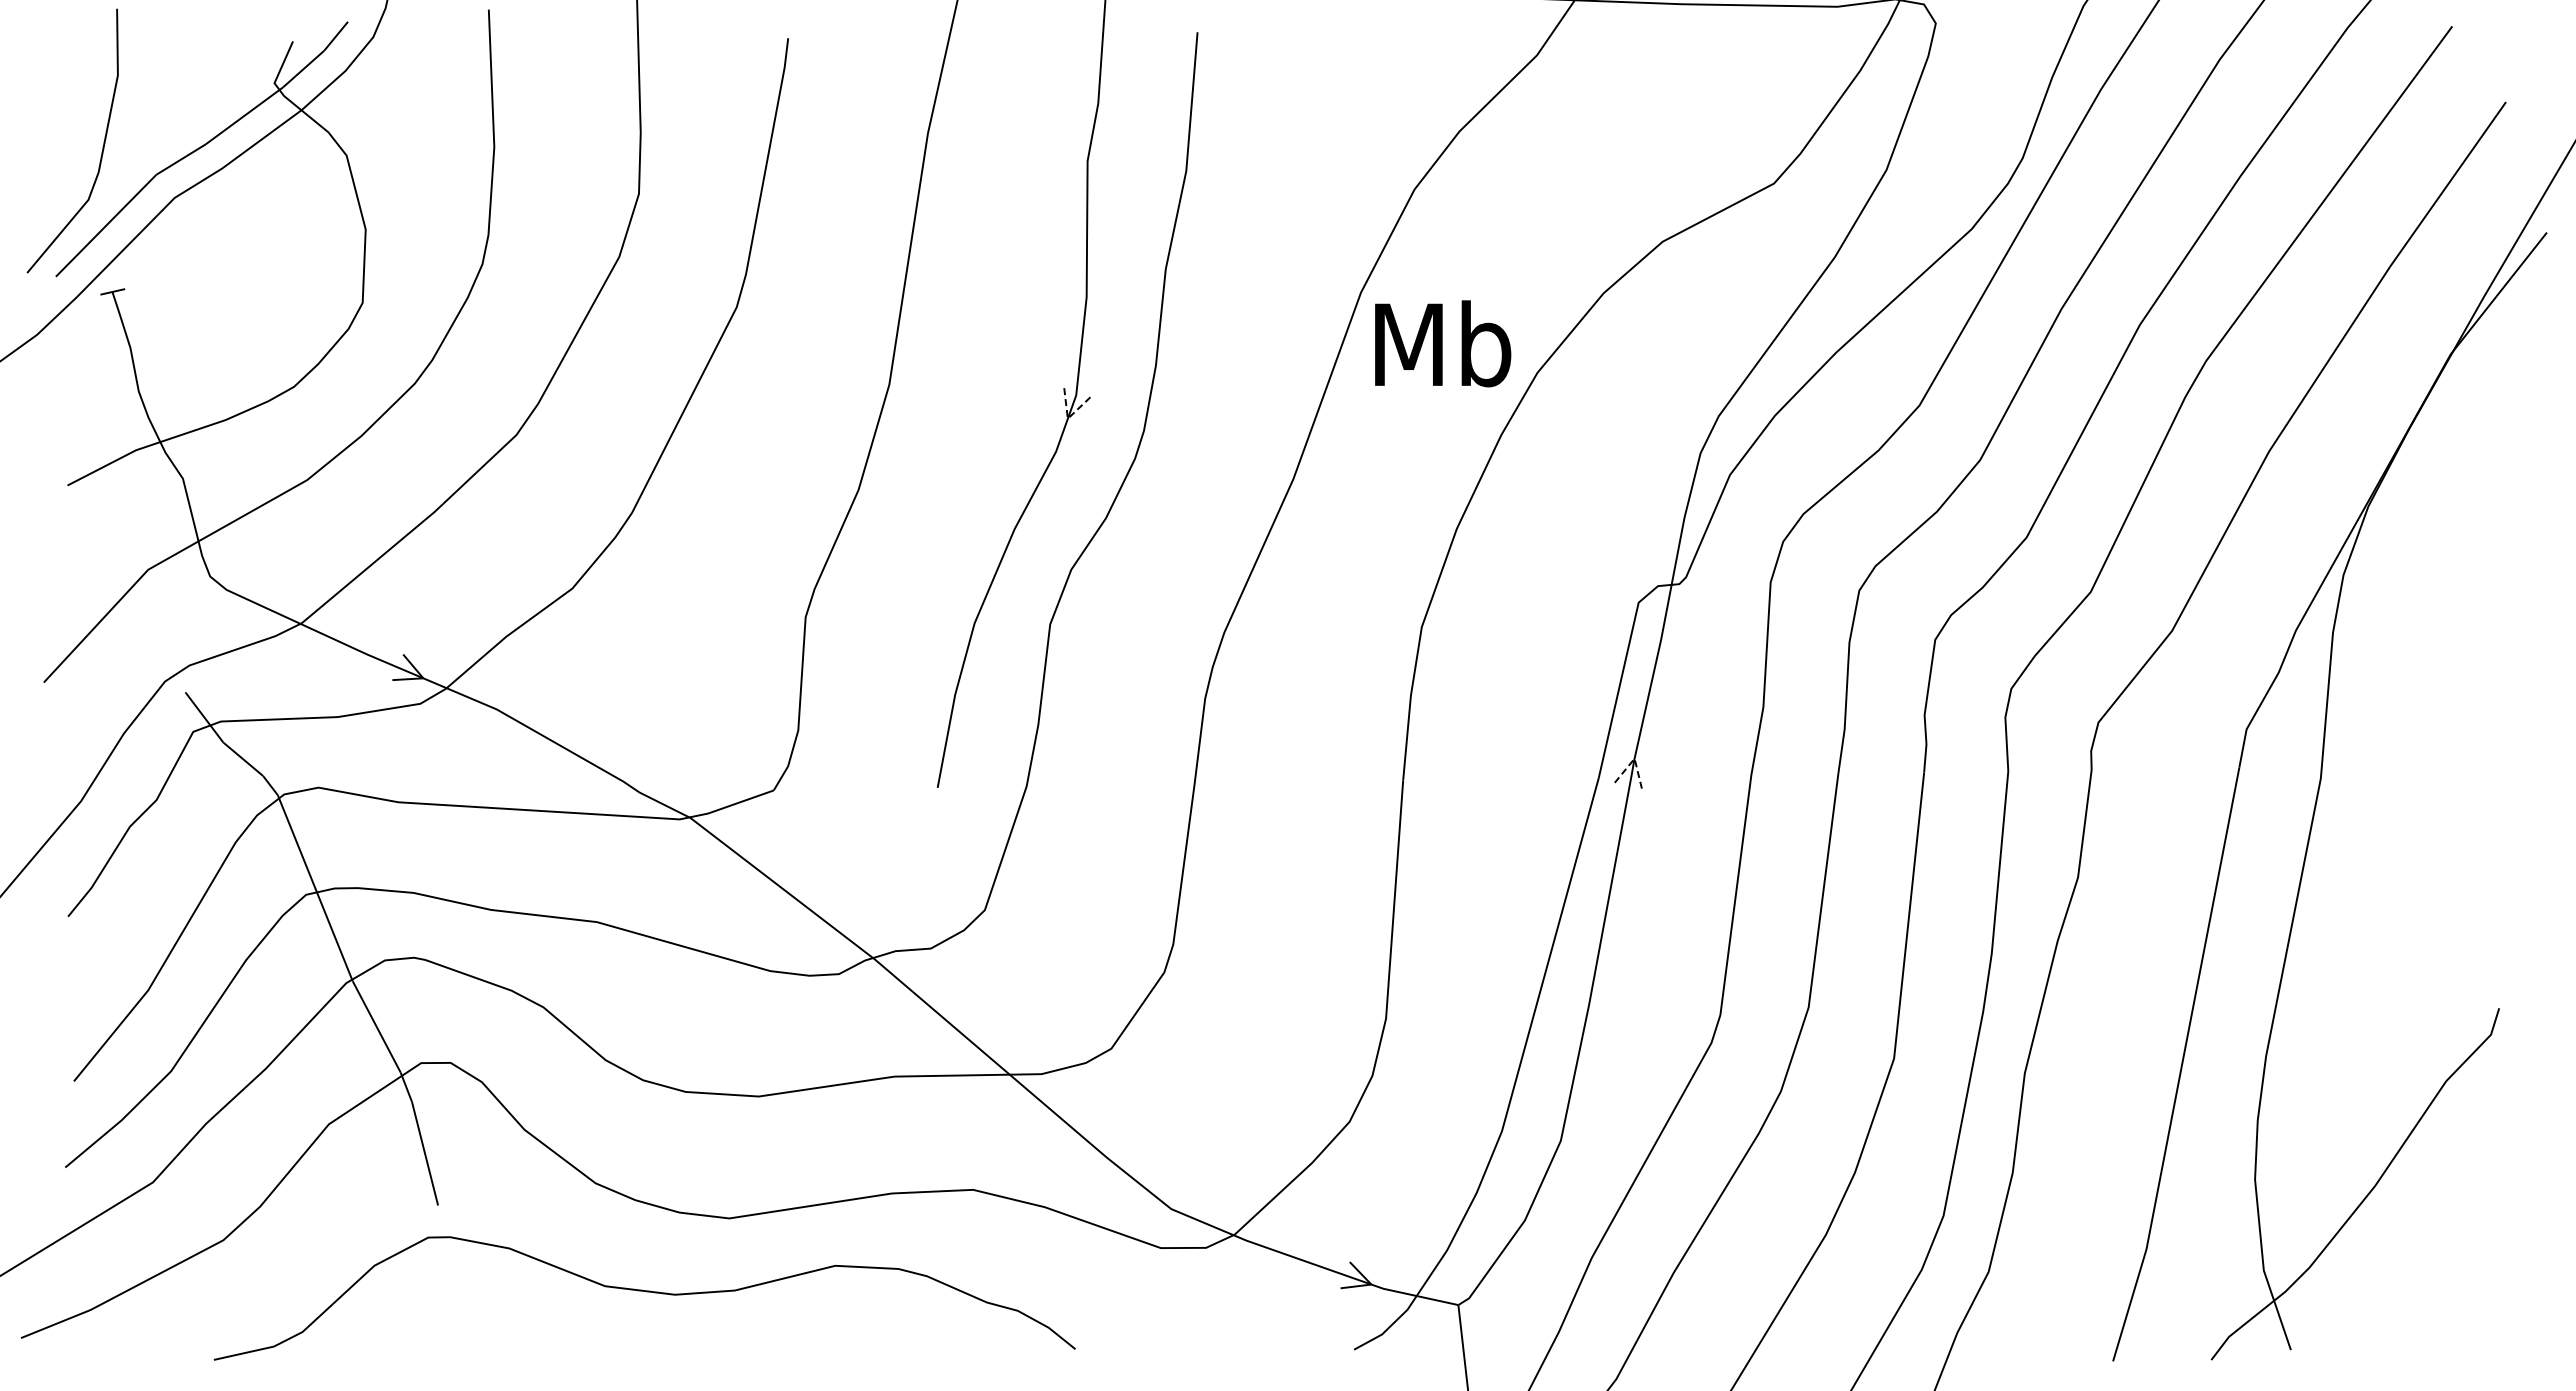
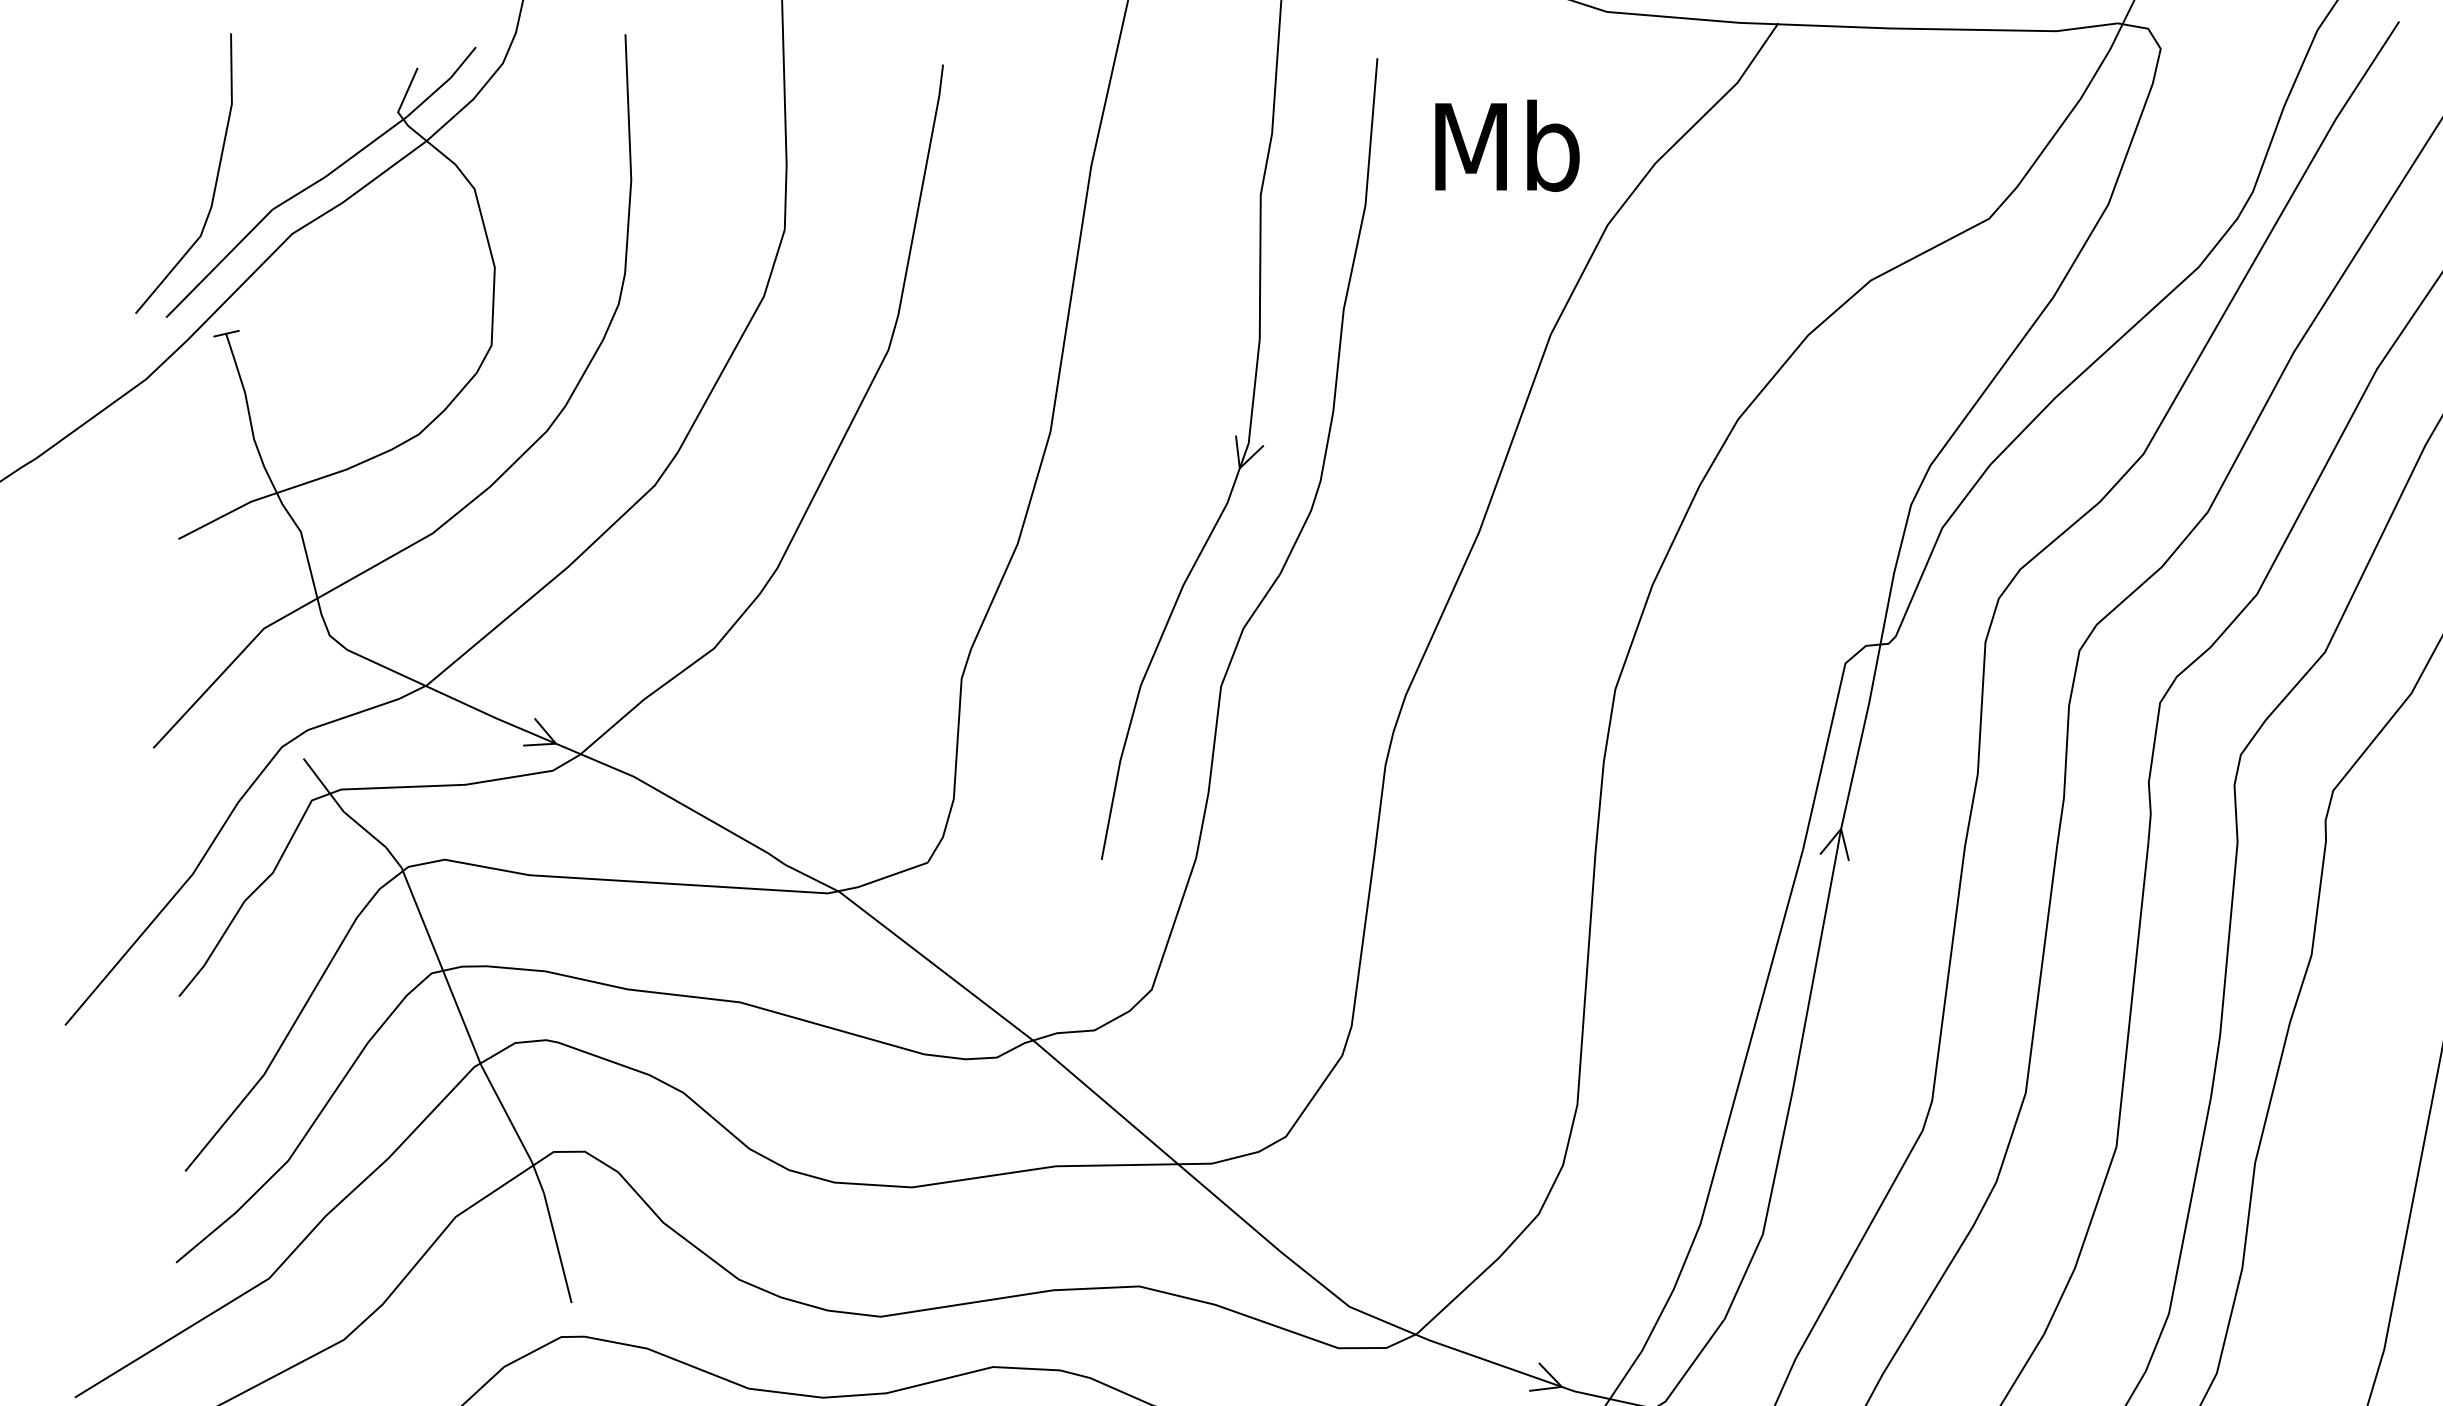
text: (1443, 343) -> (1507, 145), moved
line: (1067, 418) -> (1239, 468), dashed -> solid
line: (1634, 758) -> (1841, 828), dashed -> solid

